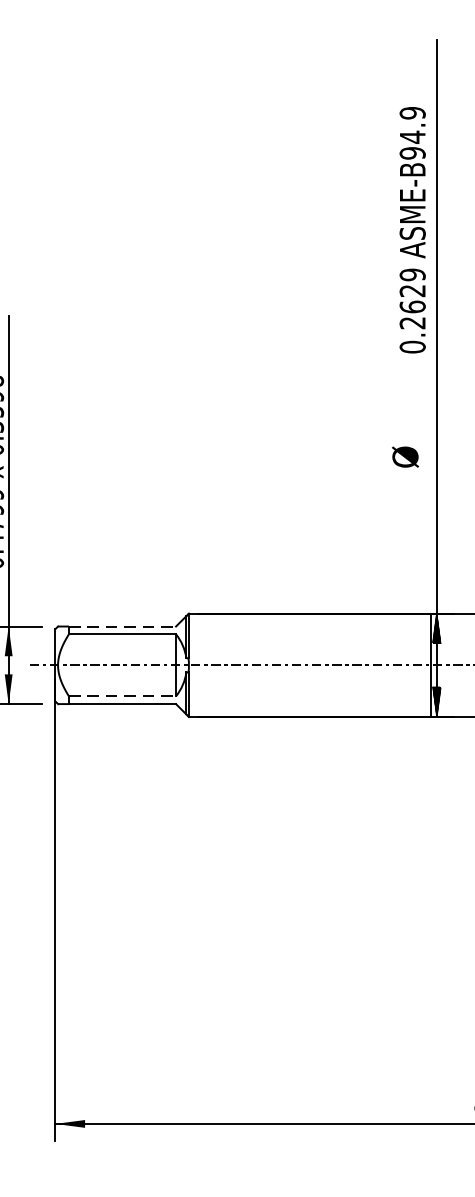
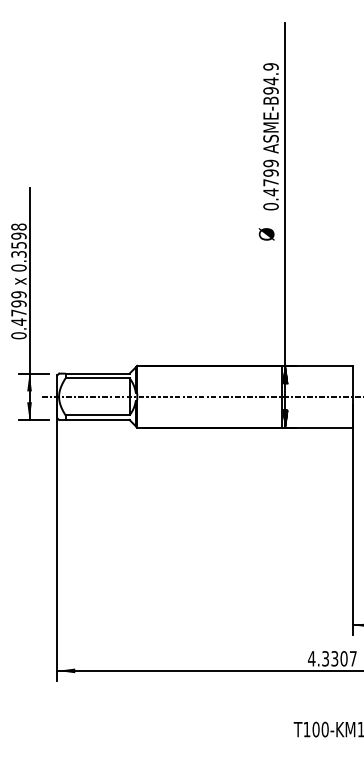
text: (411, 306) -> (270, 182), 0.2629 -> 0.4799
text: (405, 457) -> (266, 234), moved
line: (124, 626) -> (98, 373), dashed -> solid
line: (124, 696) -> (98, 415), dashed -> solid

